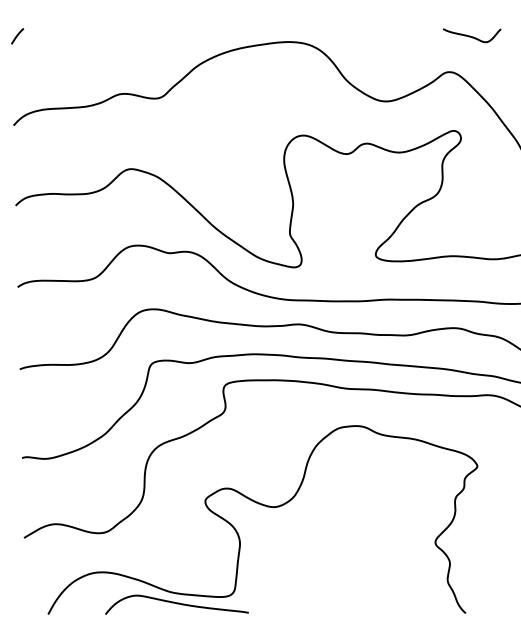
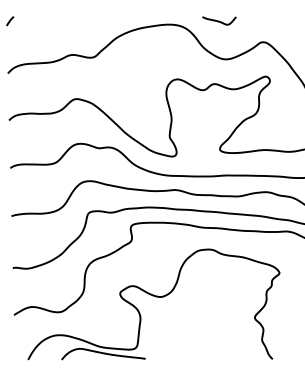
curve: (472, 34) -> (219, 20), moved

